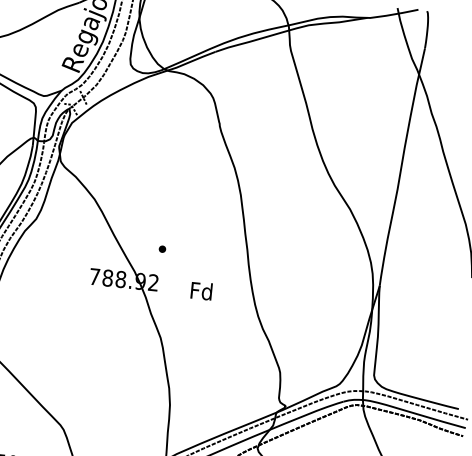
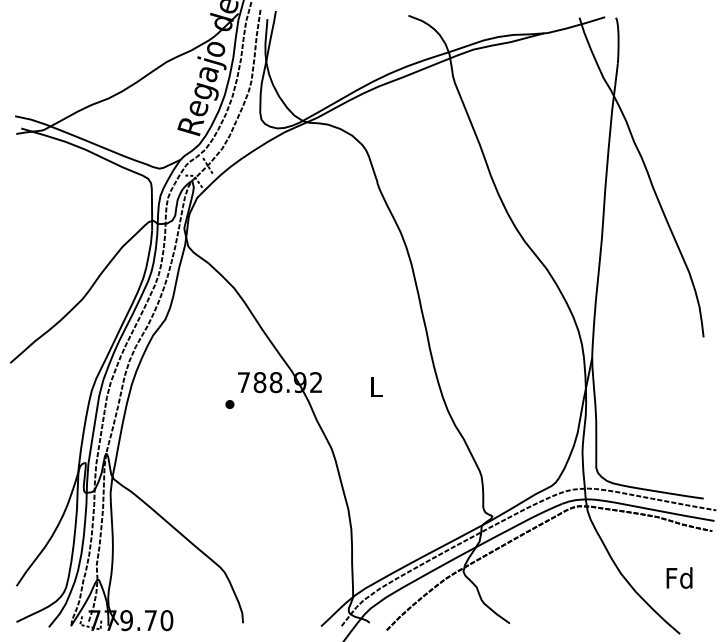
part: (162, 249) -> (229, 404), moved
text: (201, 290) -> (375, 386), Fd -> L

